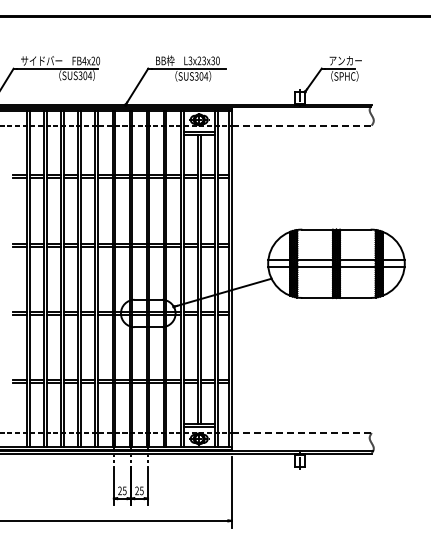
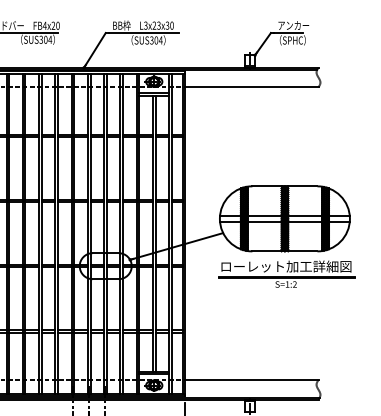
line: (302, 125) -> (252, 87), dashed -> solid
part: (338, 321) -> (286, 273), added
line: (302, 433) -> (252, 380), dashed -> solid

